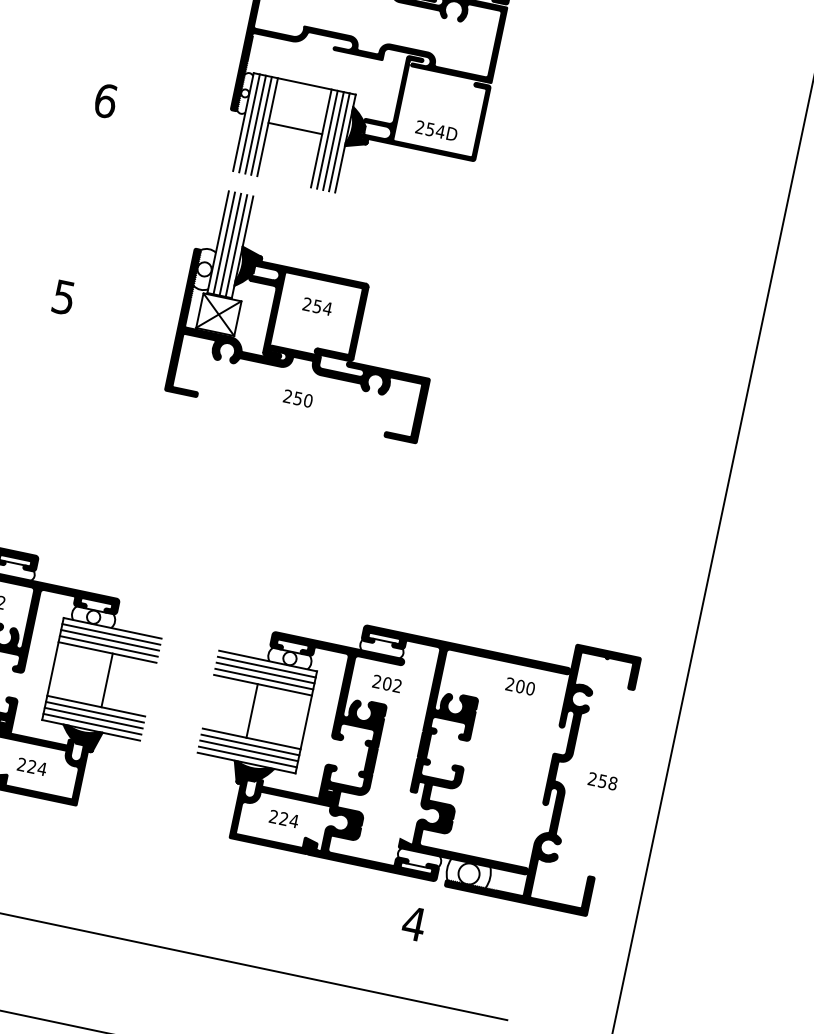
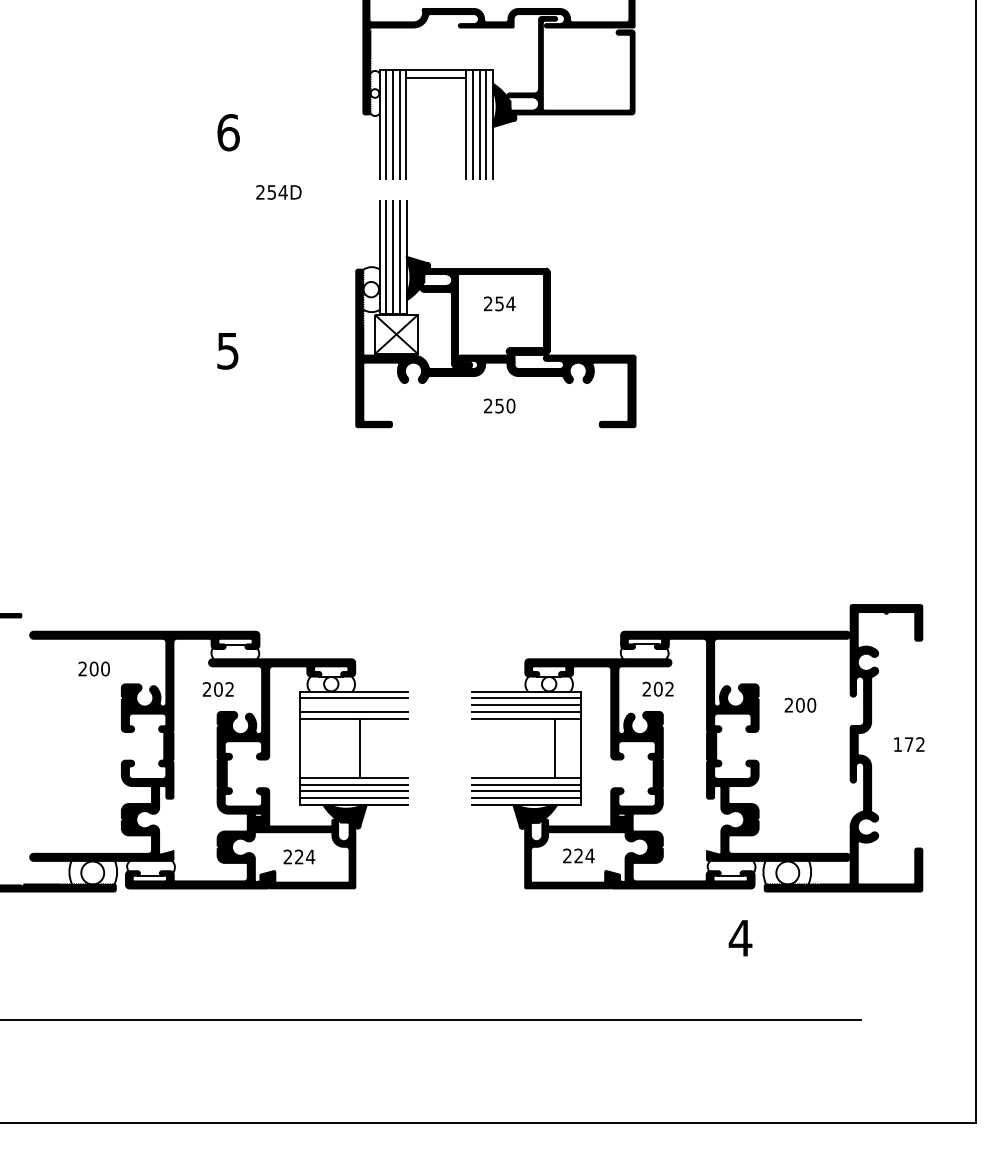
line: (295, 128) -> (436, 77), moved
text: (436, 130) -> (278, 192), moved
line: (109, 640) -> (353, 705), removed
text: (520, 685) -> (800, 704), moved
line: (251, 711) -> (554, 748), moved
text: (602, 781) -> (908, 744), 258 -> 172

